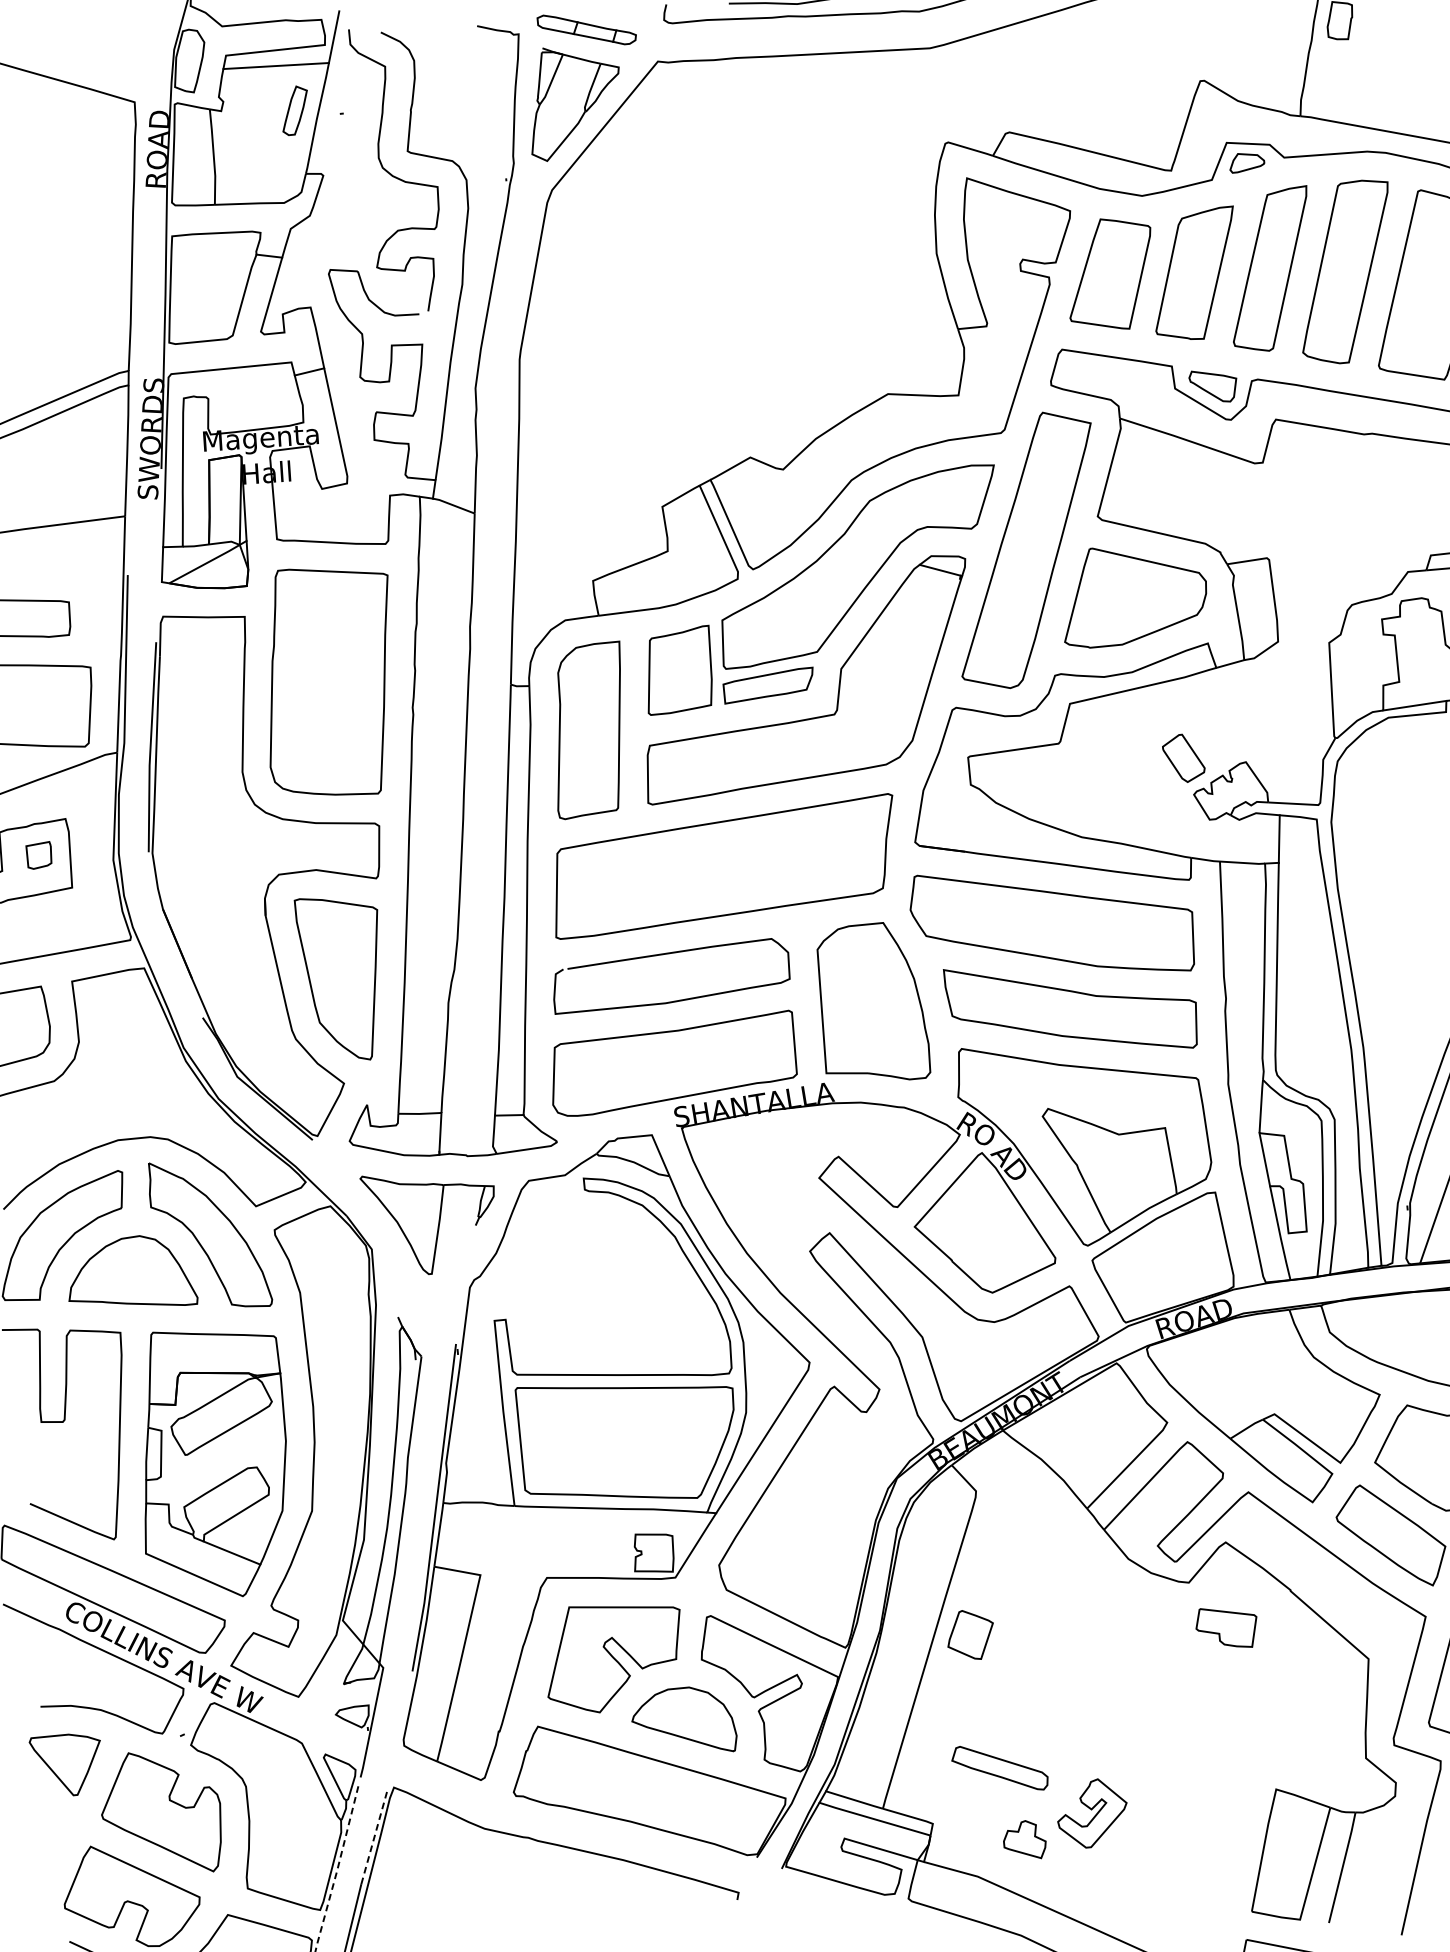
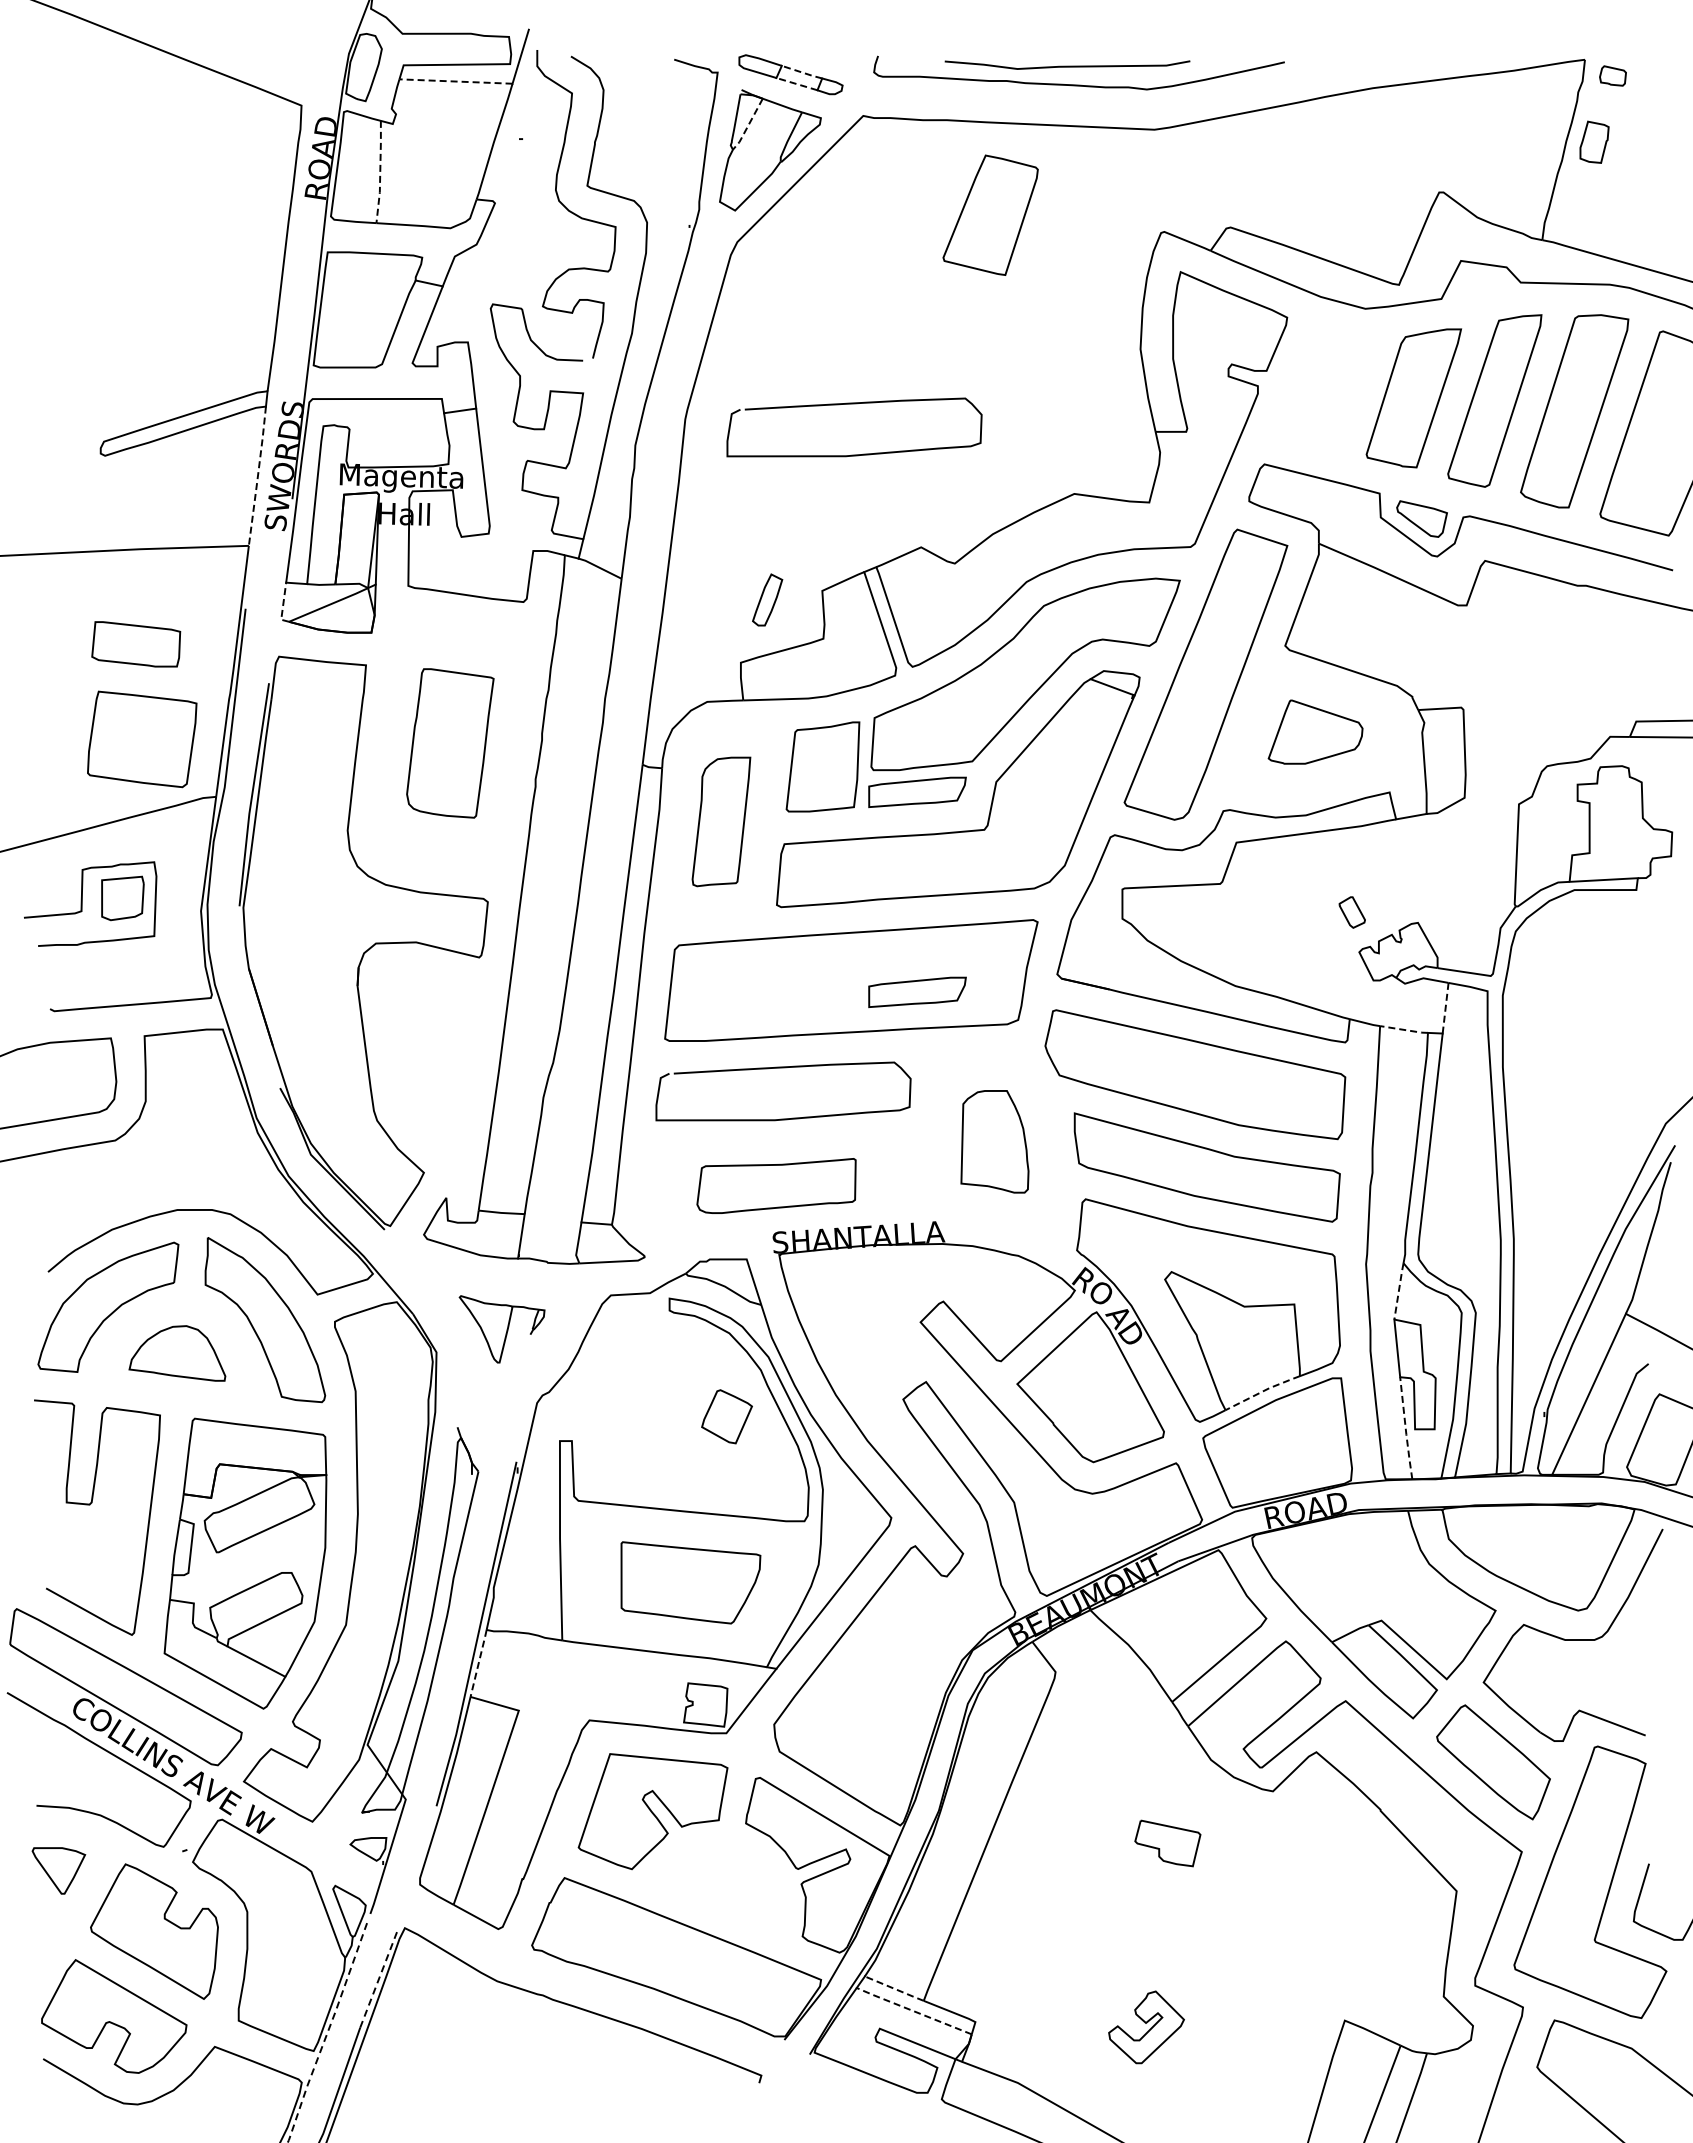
line: (597, 26) -> (802, 72), solid -> dashed
line: (593, 38) -> (796, 84), solid -> dashed
line: (276, 65) -> (456, 81), solid -> dashed
line: (552, 80) -> (748, 125), solid -> dashed
part: (294, 110) -> (767, 599), moved
line: (214, 156) -> (380, 171), solid -> dashed
part: (1246, 162) -> (1480, 283), removed
part: (1110, 273) -> (990, 214), moved
curve: (675, 330) -> (854, 404), added
line: (126, 451) -> (257, 476), solid -> dashed
line: (162, 569) -> (283, 606), solid -> dashed
part: (1133, 593) -> (1315, 731), size x0.6
part: (330, 682) -> (450, 743), size x0.6
part: (589, 730) -> (721, 821), size x0.7
part: (1184, 758) -> (1352, 912), size x0.6
line: (1279, 839) -> (1445, 1008), solid -> dashed
part: (39, 855) -> (122, 898), size x1.6
line: (1242, 862) -> (1404, 1029), solid -> dashed
part: (786, 870) -> (917, 991), added
part: (342, 978) -> (433, 1060), removed
part: (871, 1003) -> (994, 1141), size x0.6
part: (673, 1063) -> (776, 1185), size x0.6
line: (1260, 1106) -> (1398, 1291), solid -> dashed
line: (1144, 1211) -> (1263, 1391), solid -> dashed
part: (430, 1222) -> (501, 1329), size x0.6
line: (1279, 1234) -> (1405, 1429), solid -> dashed
part: (131, 1273) -> (177, 1353), size x0.7
part: (628, 1440) -> (690, 1582), size x0.6
line: (438, 1533) -> (478, 1662), solid -> dashed
part: (1226, 1627) -> (1167, 1843), moved
part: (970, 1634) -> (726, 1416), moved
part: (683, 1721) -> (720, 1887), removed
part: (66, 1764) -> (58, 1870), size x0.7
part: (999, 1768) -> (1052, 1969), removed
line: (854, 1799) -> (894, 1988), solid -> dashed
line: (874, 1819) -> (913, 2011), solid -> dashed
part: (1024, 1839) -> (1071, 2048), removed

